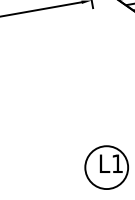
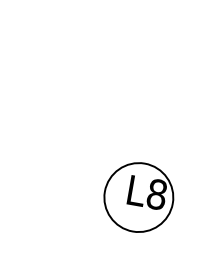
text: (117, 163) -> (157, 194), L1 -> L8

